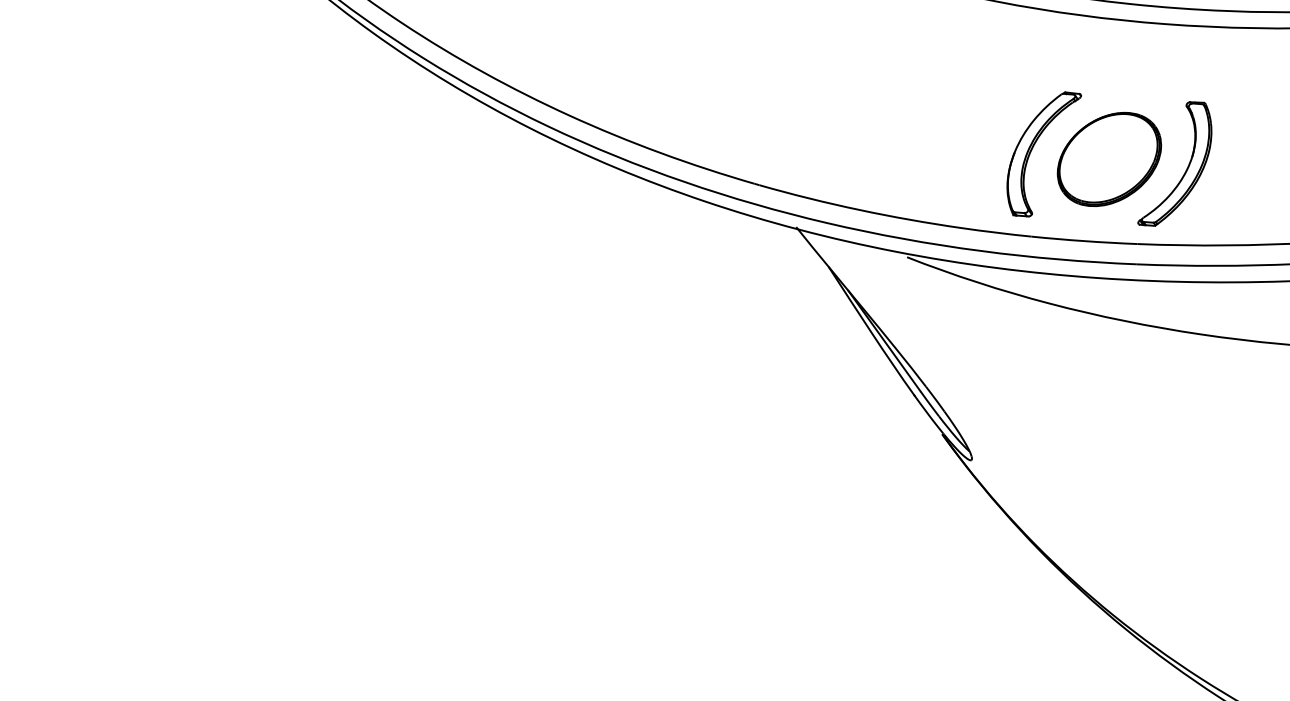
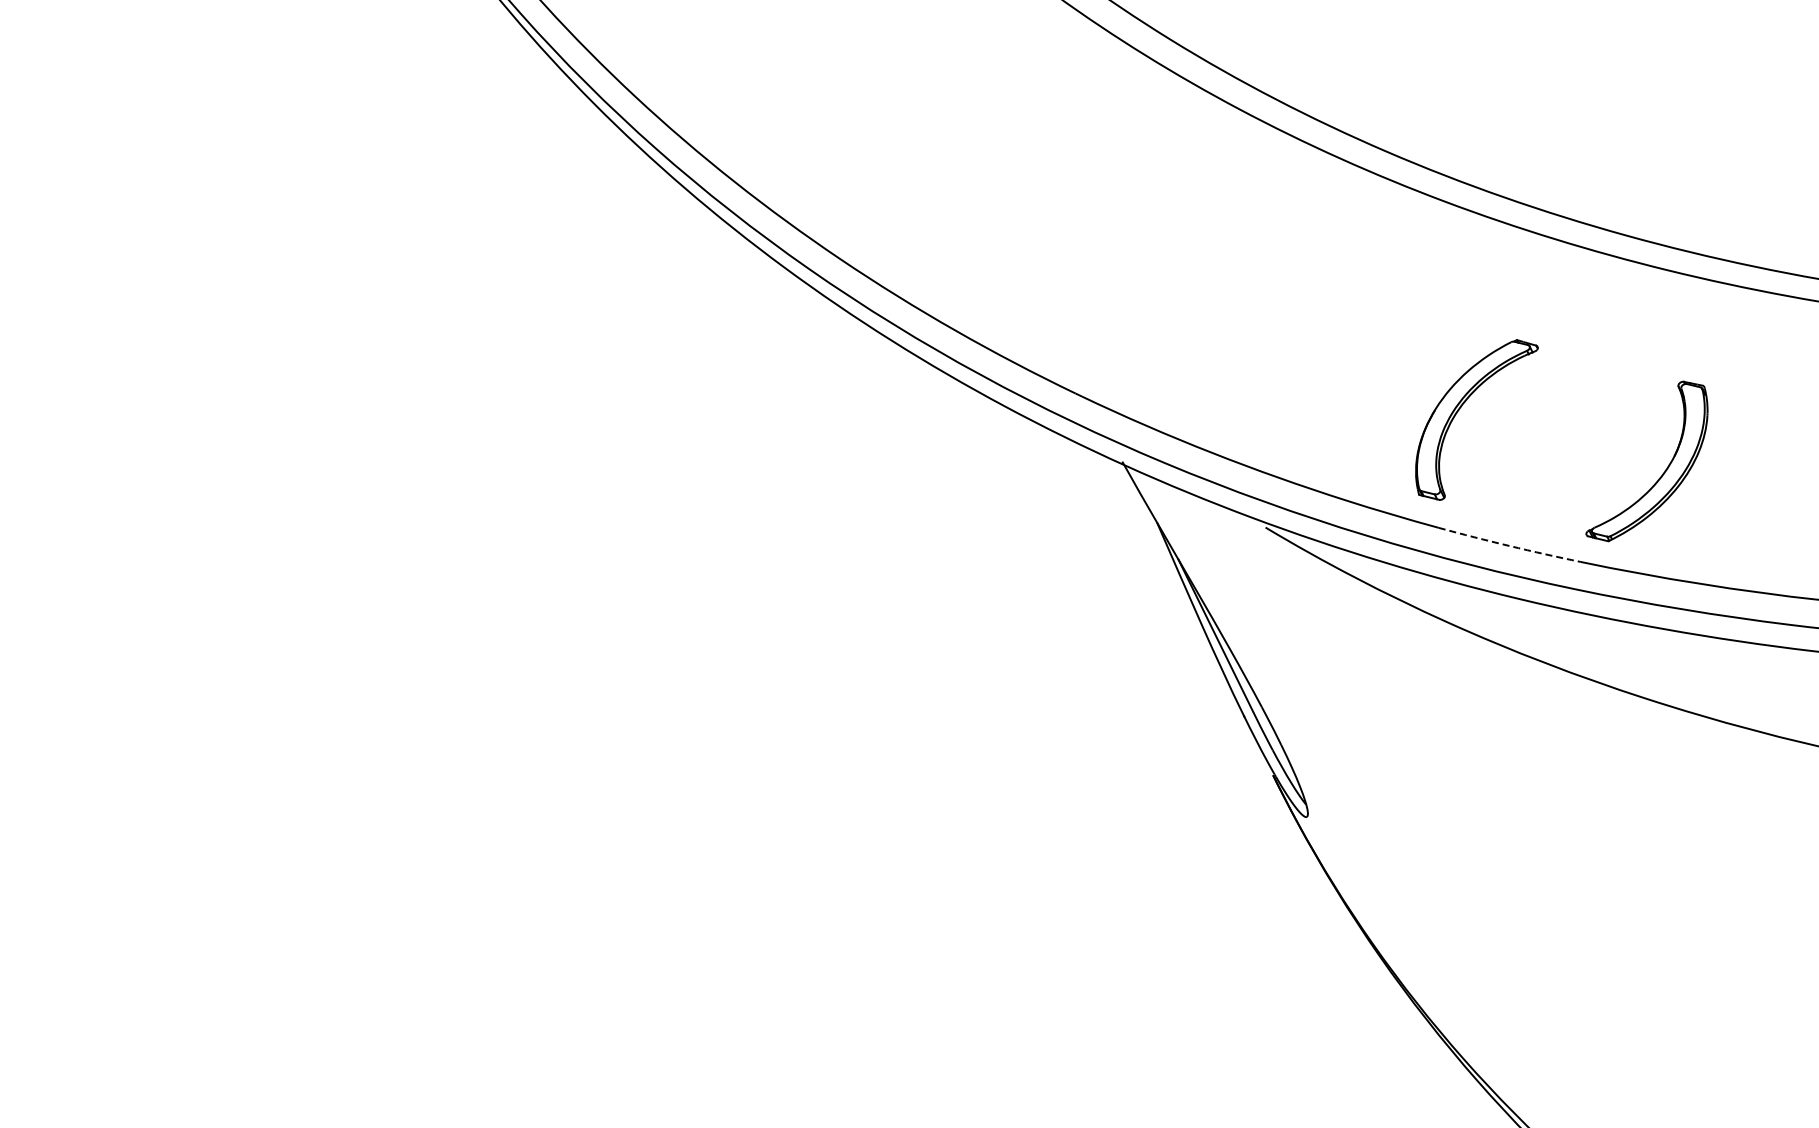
part: (1109, 159) -> (1561, 440), removed
arc: (1084, 240) -> (1509, 545), solid -> dashed

